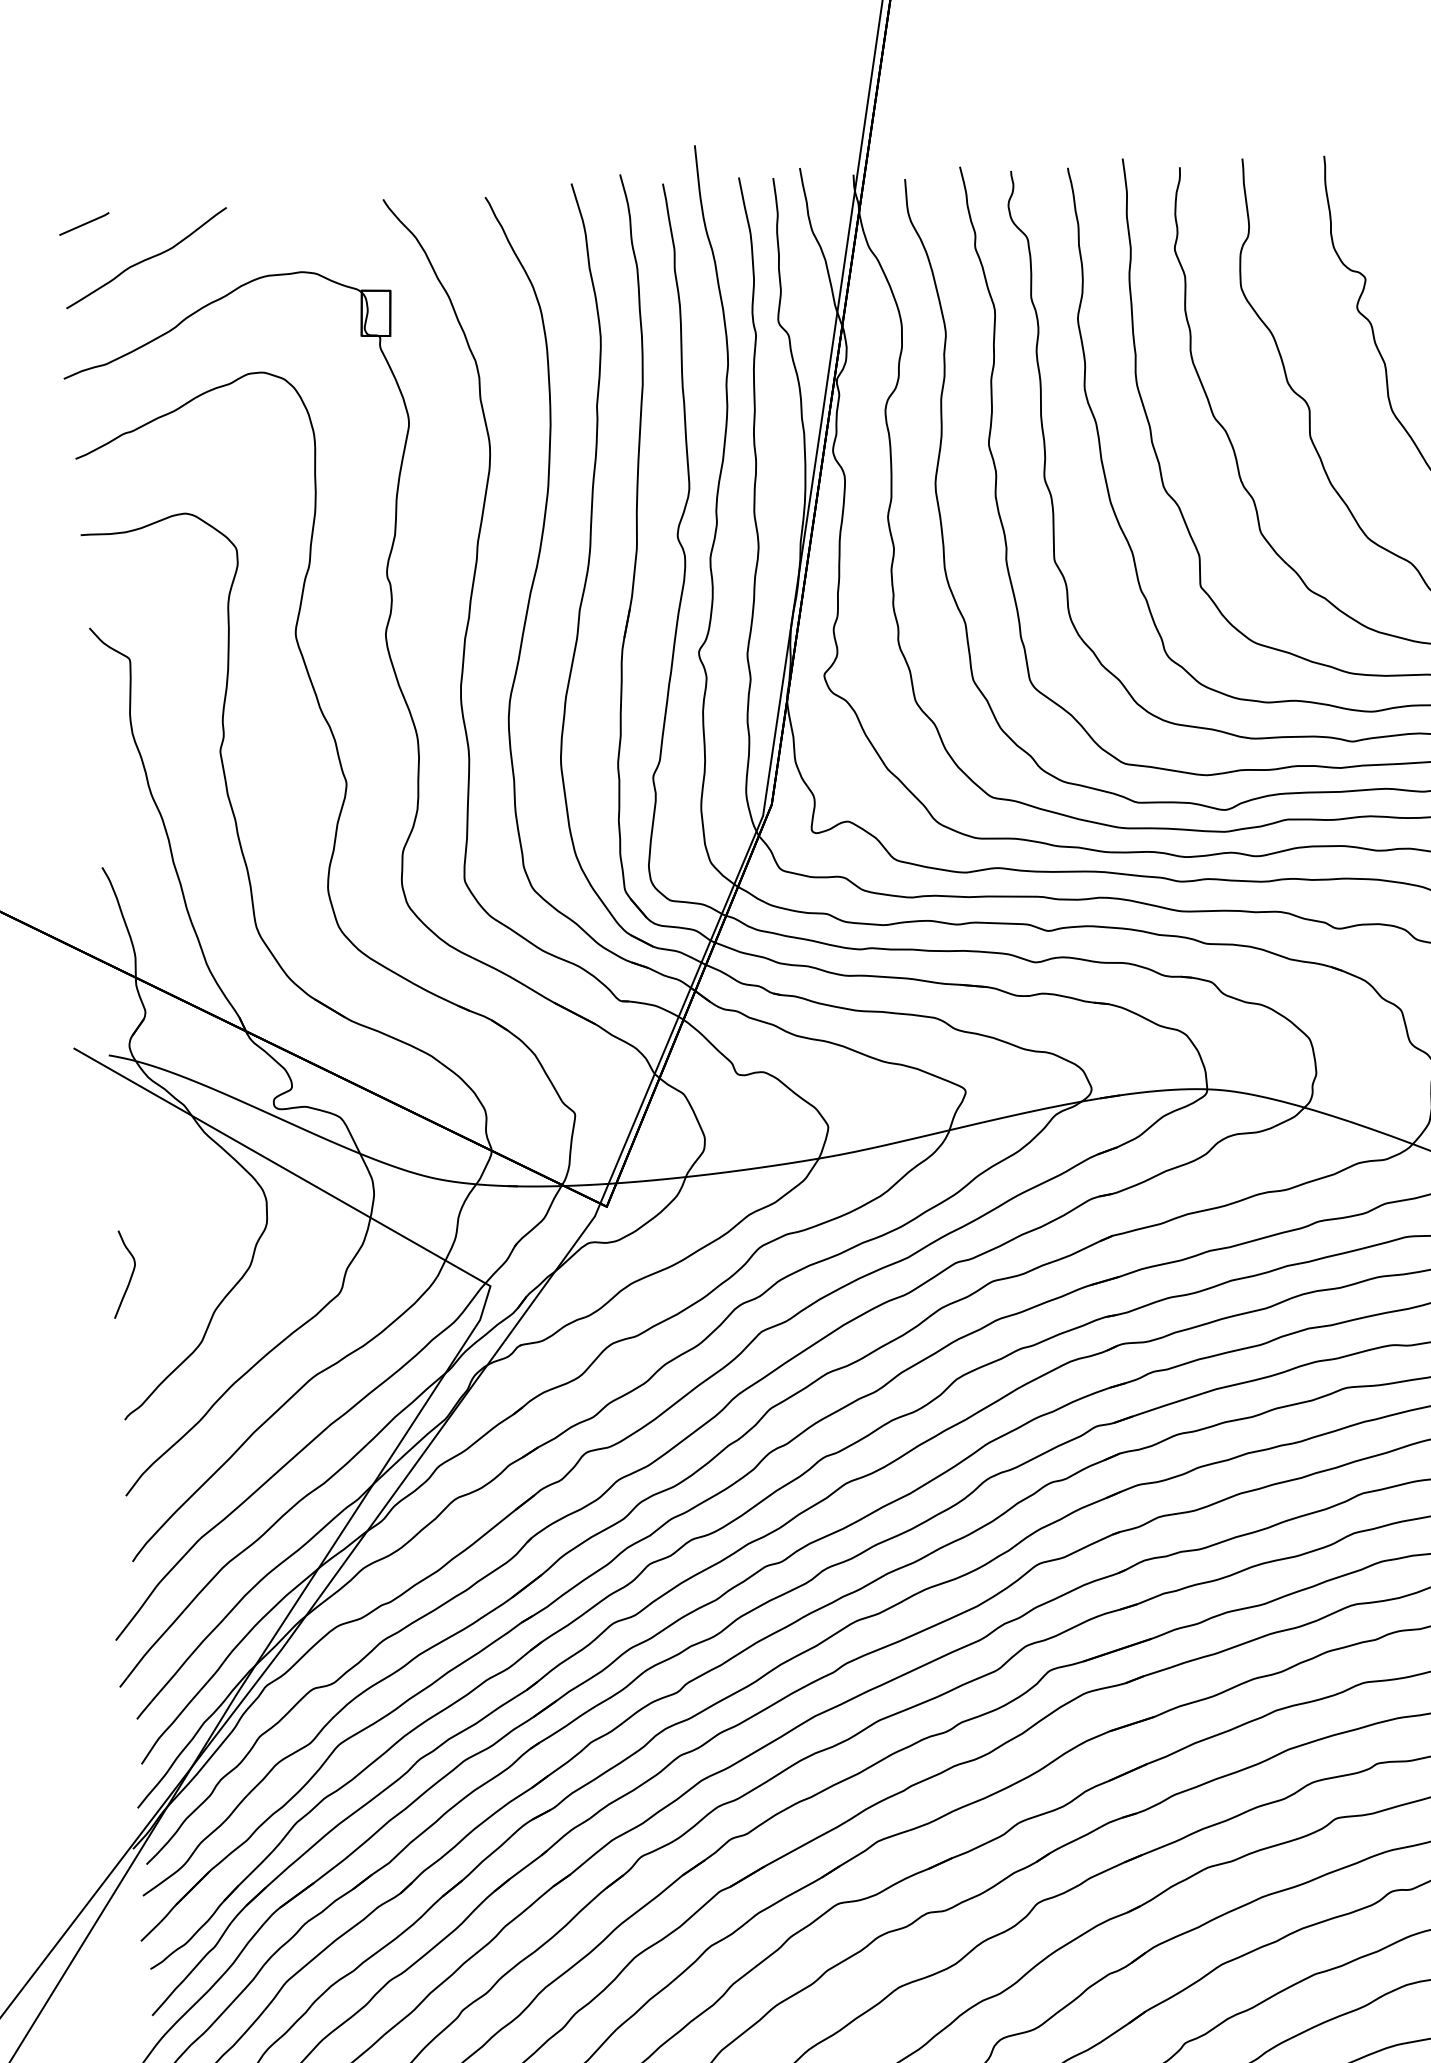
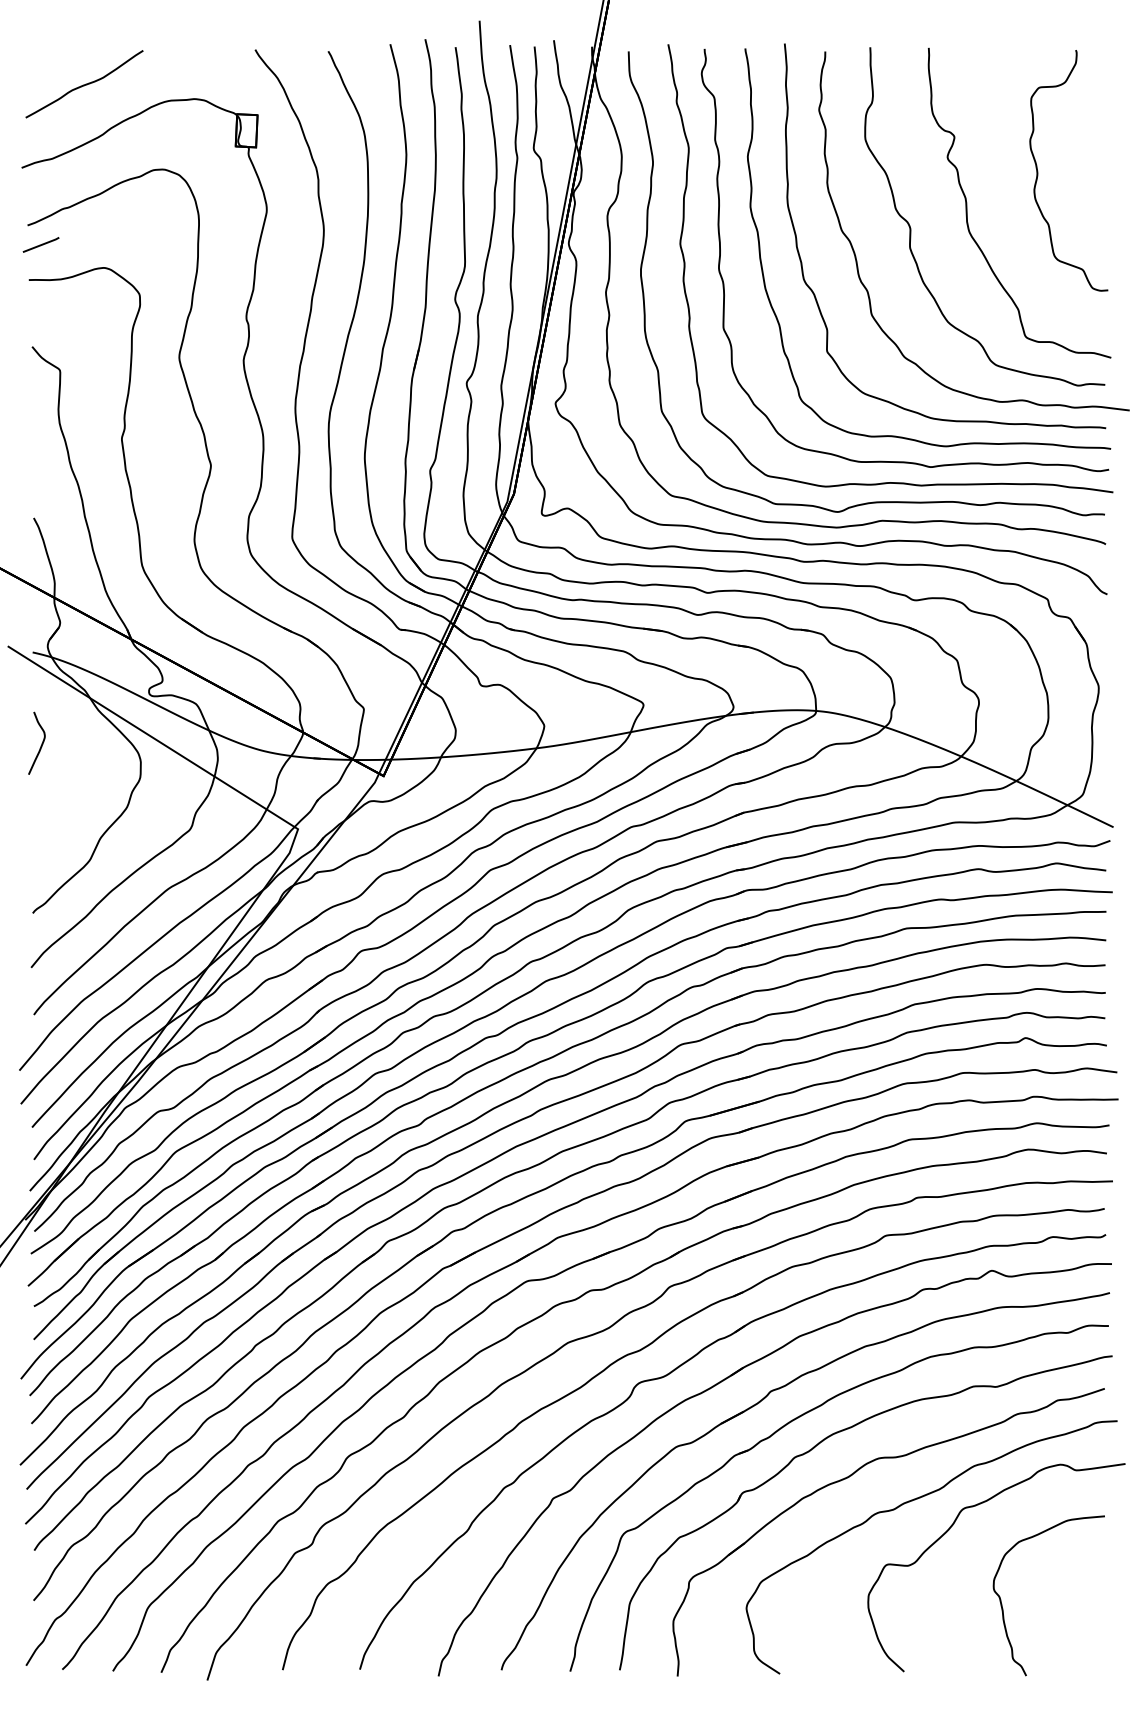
line: (83, 223) -> (40, 244), moved
curve: (129, 1277) -> (40, 745), moved

